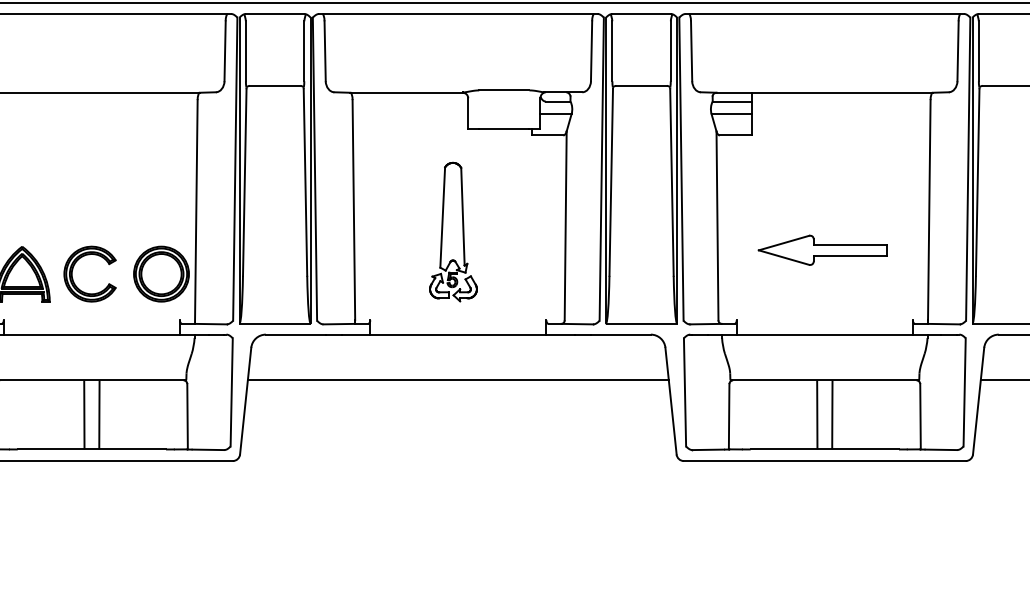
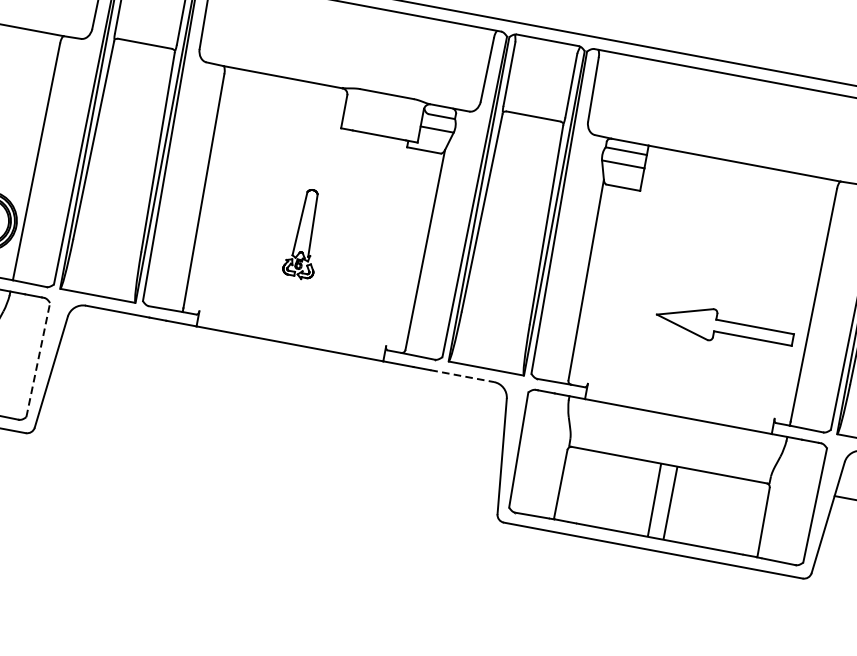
part: (453, 231) -> (305, 233), size x0.6
part: (822, 249) -> (724, 326), moved
line: (620, 334) -> (461, 375), solid -> dashed
line: (457, 380) -> (279, 392), removed
line: (231, 391) -> (38, 359), solid -> dashed

